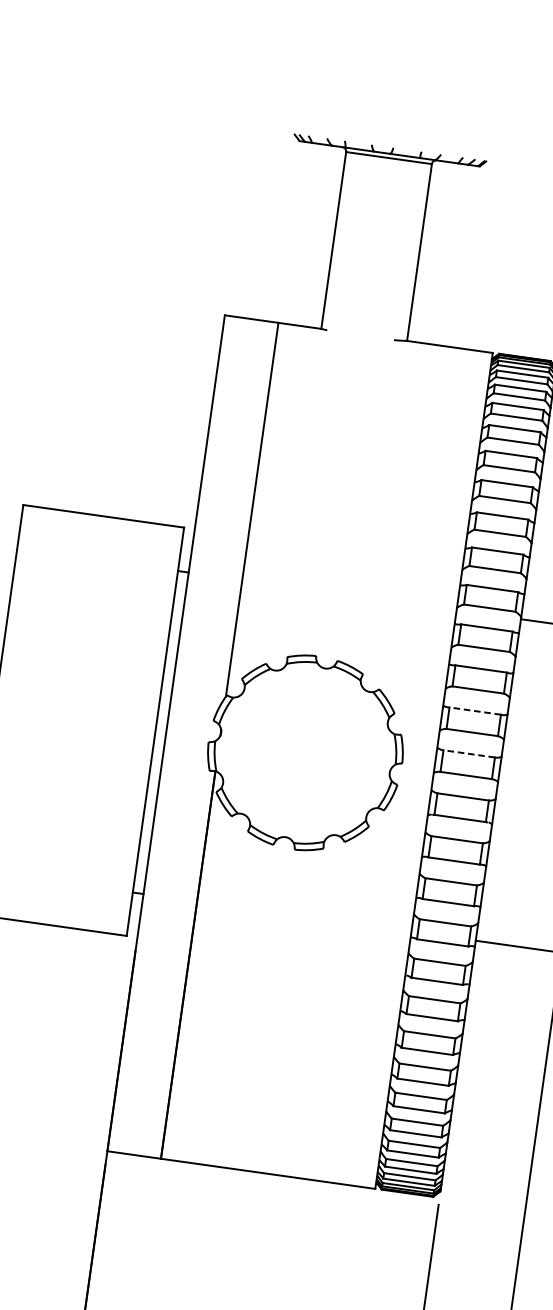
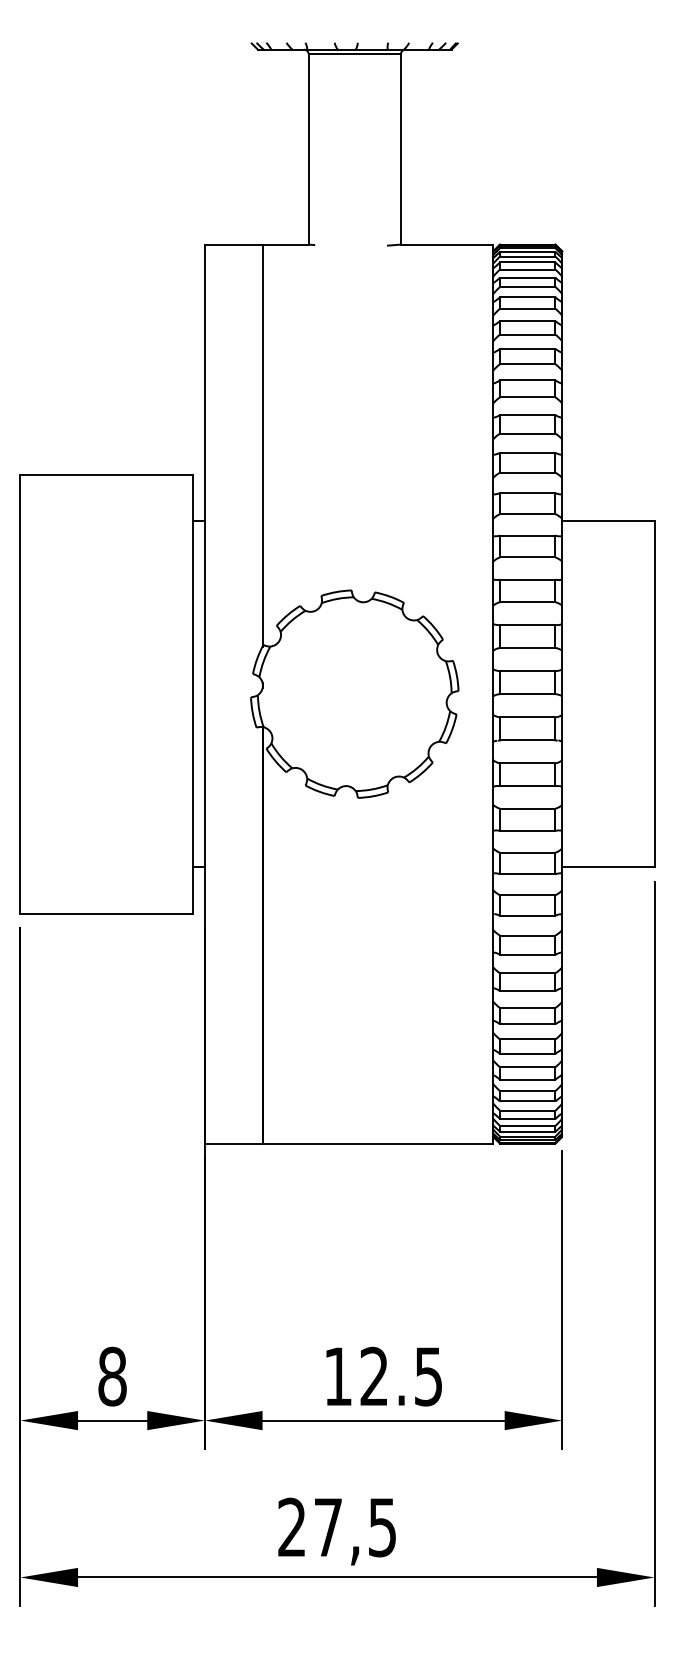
line: (475, 710) -> (527, 624), dashed -> solid
line: (468, 754) -> (527, 671), dashed -> solid

